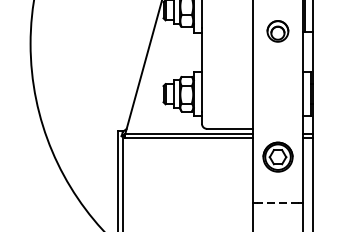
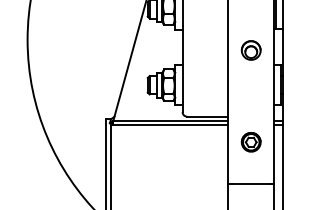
part: (277, 31) -> (250, 50), moved
part: (277, 157) -> (250, 142), size x0.71
line: (277, 202) -> (250, 183), dashed -> solid

